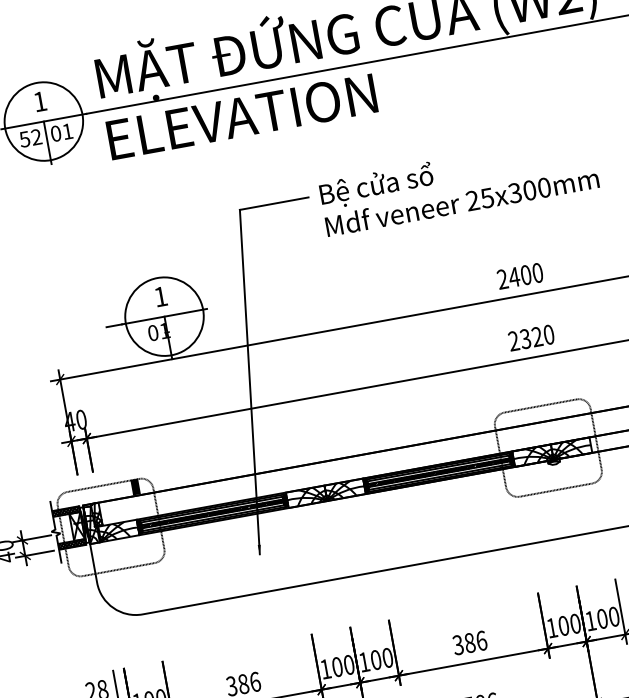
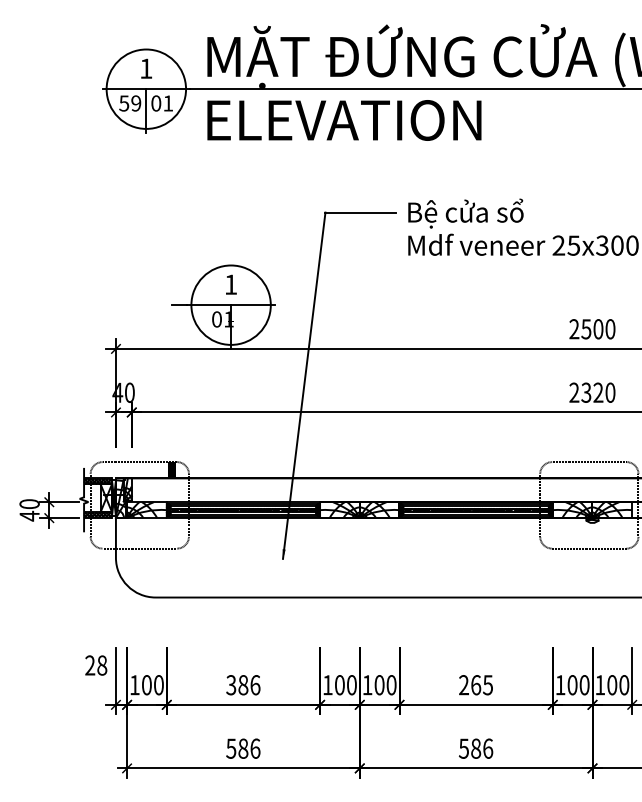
text: (36, 137) -> (136, 103), 52 -> 59
text: (514, 277) -> (586, 329), 2400 -> 2500
text: (470, 643) -> (476, 685), 386 -> 265

